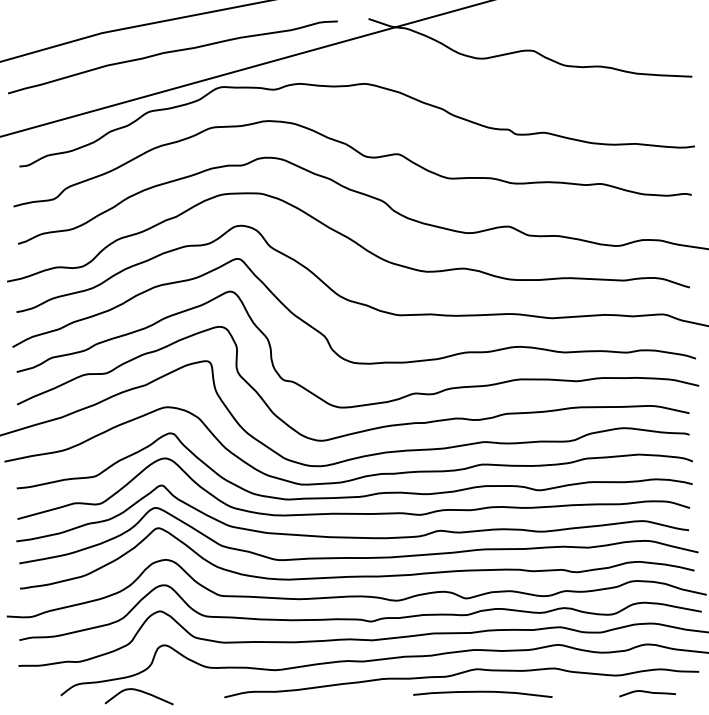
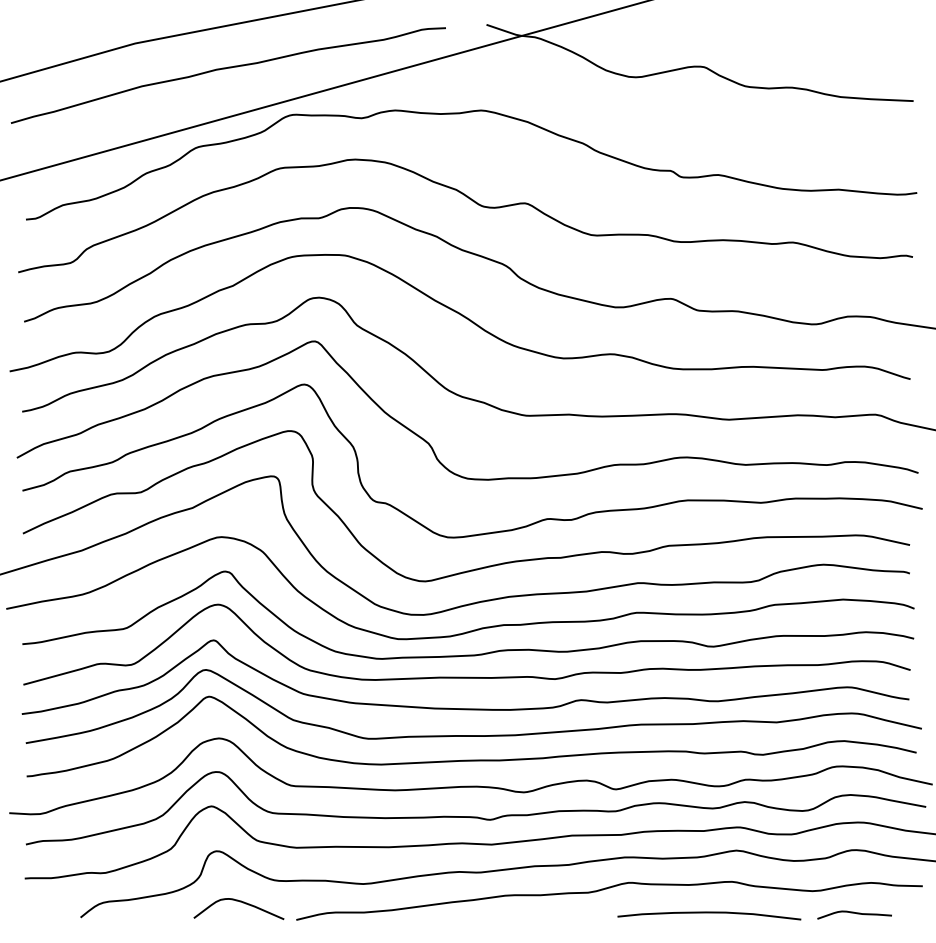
curve: (139, 691) -> (239, 902), moved
curve: (482, 692) -> (709, 913), moved

